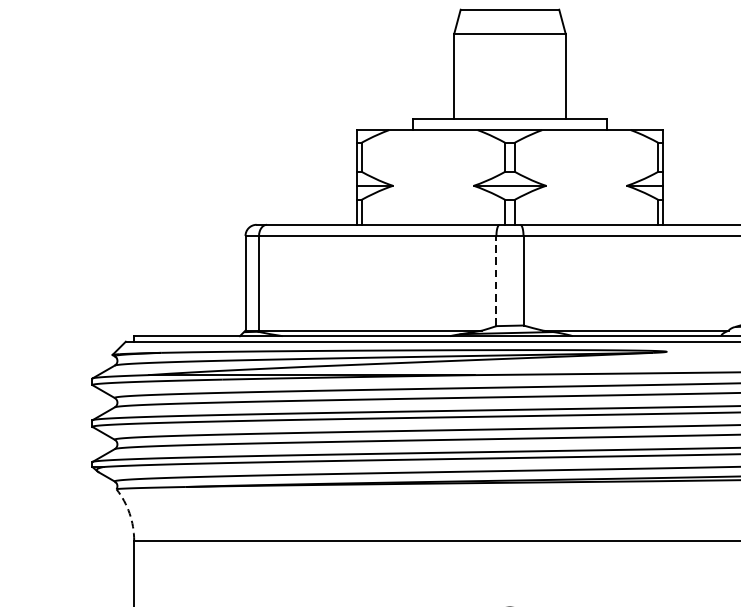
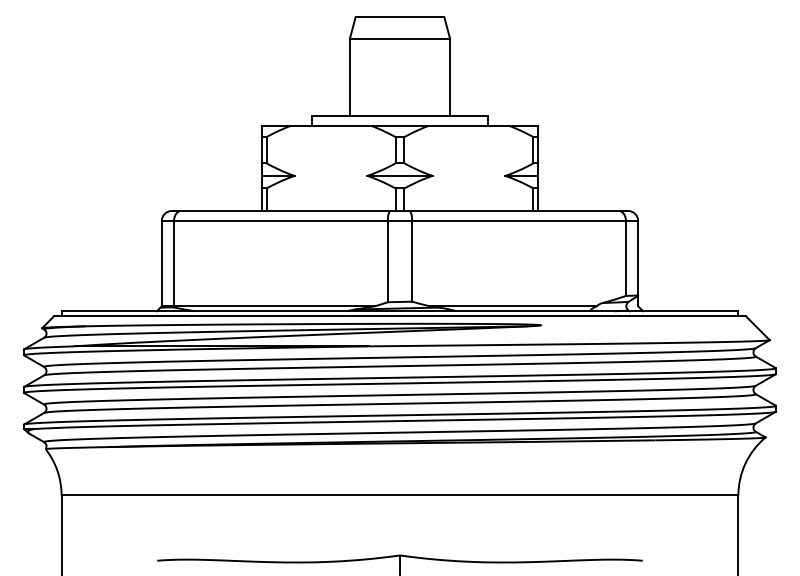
line: (496, 280) -> (387, 261), dashed -> solid
arc: (129, 512) -> (57, 470), dashed -> solid

